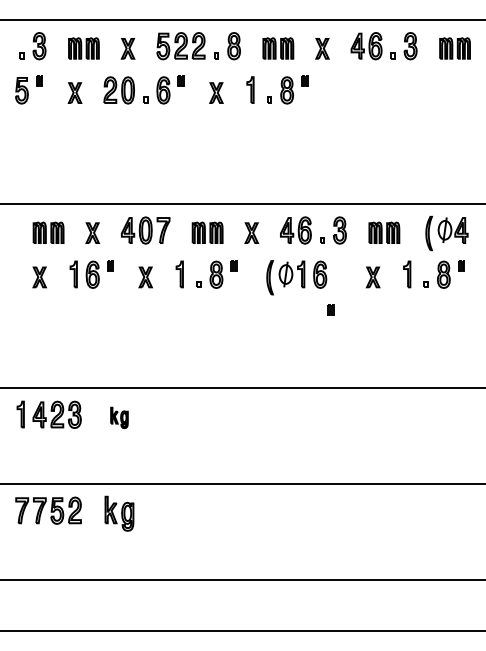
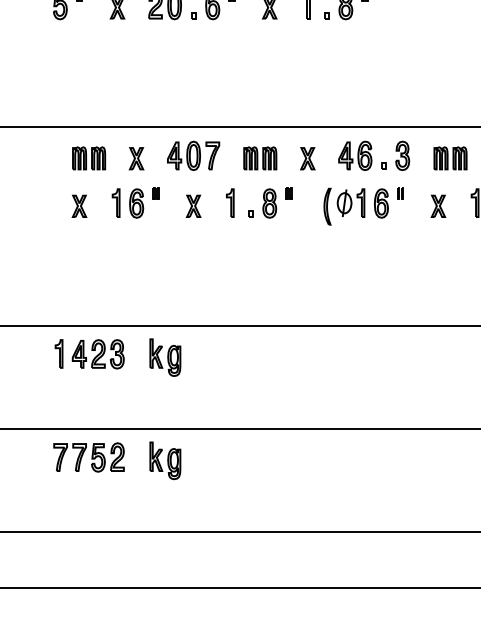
part: (330, 309) -> (400, 193), moved
part: (119, 417) -> (165, 357), size x1.67

